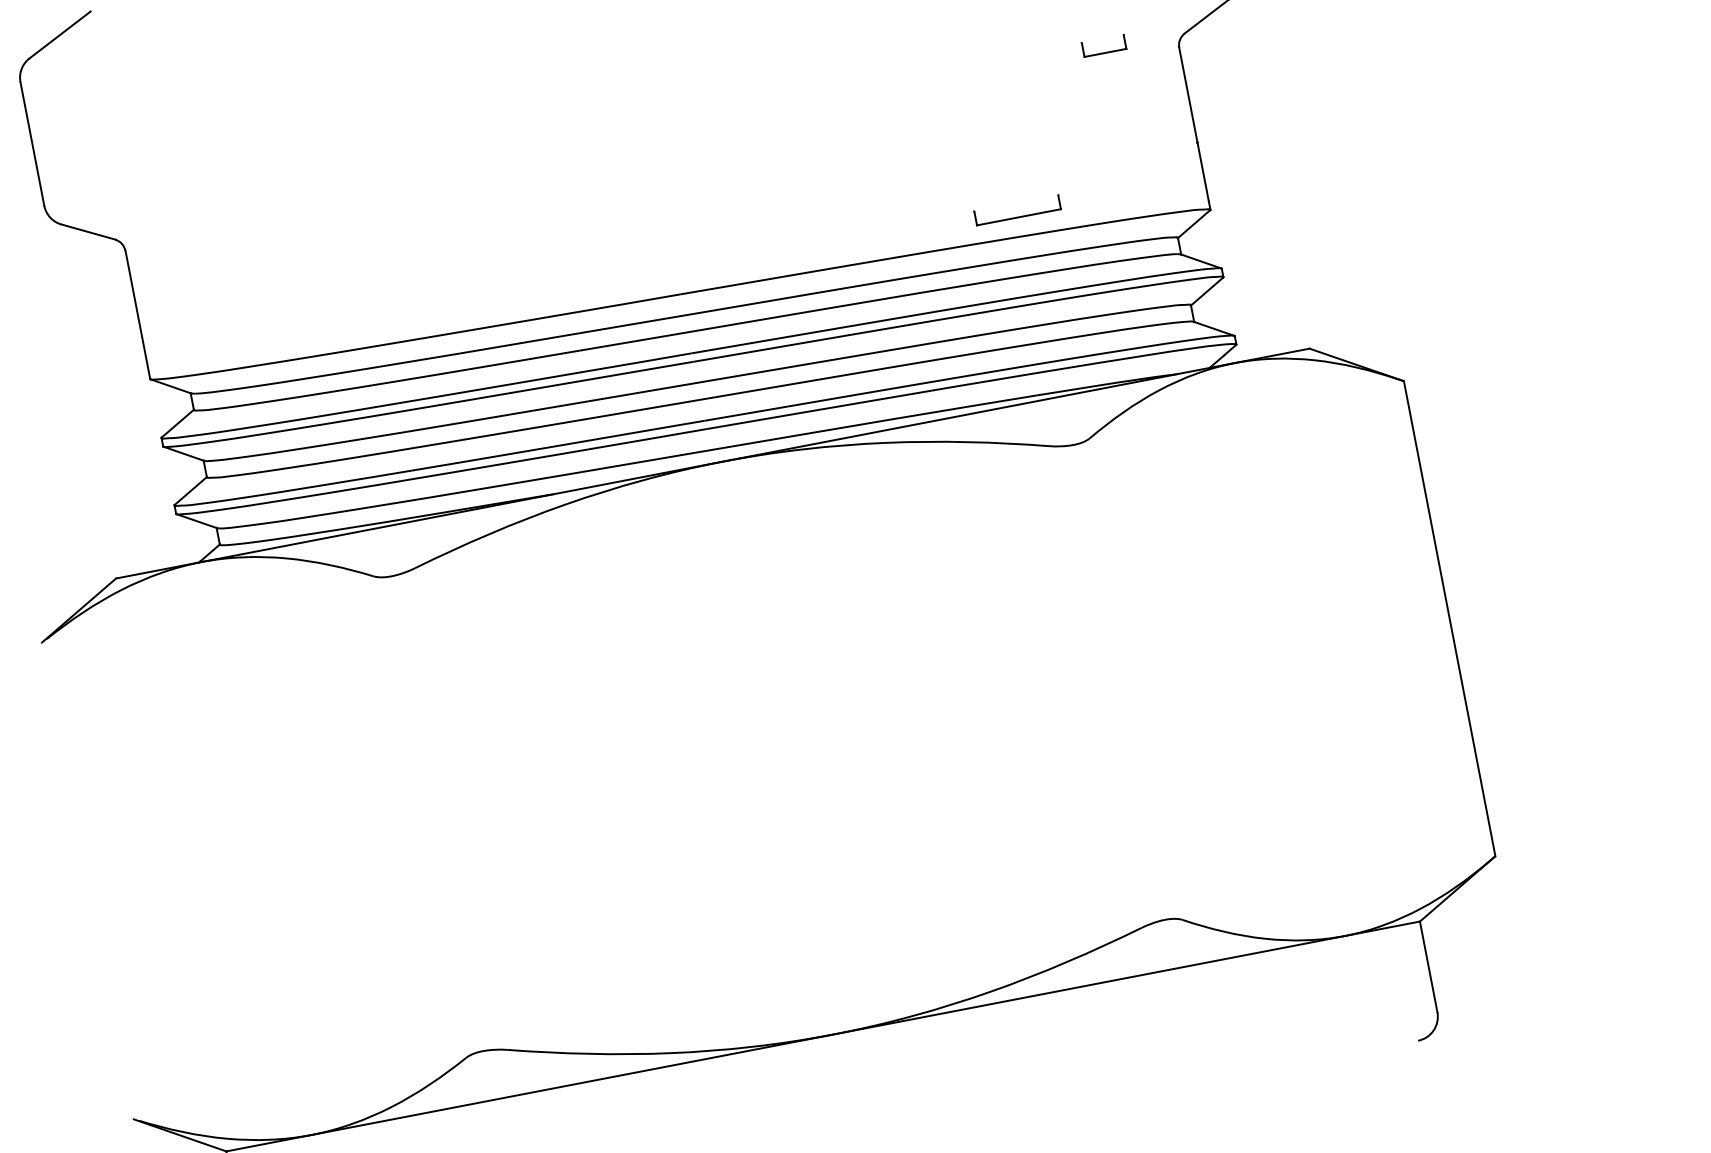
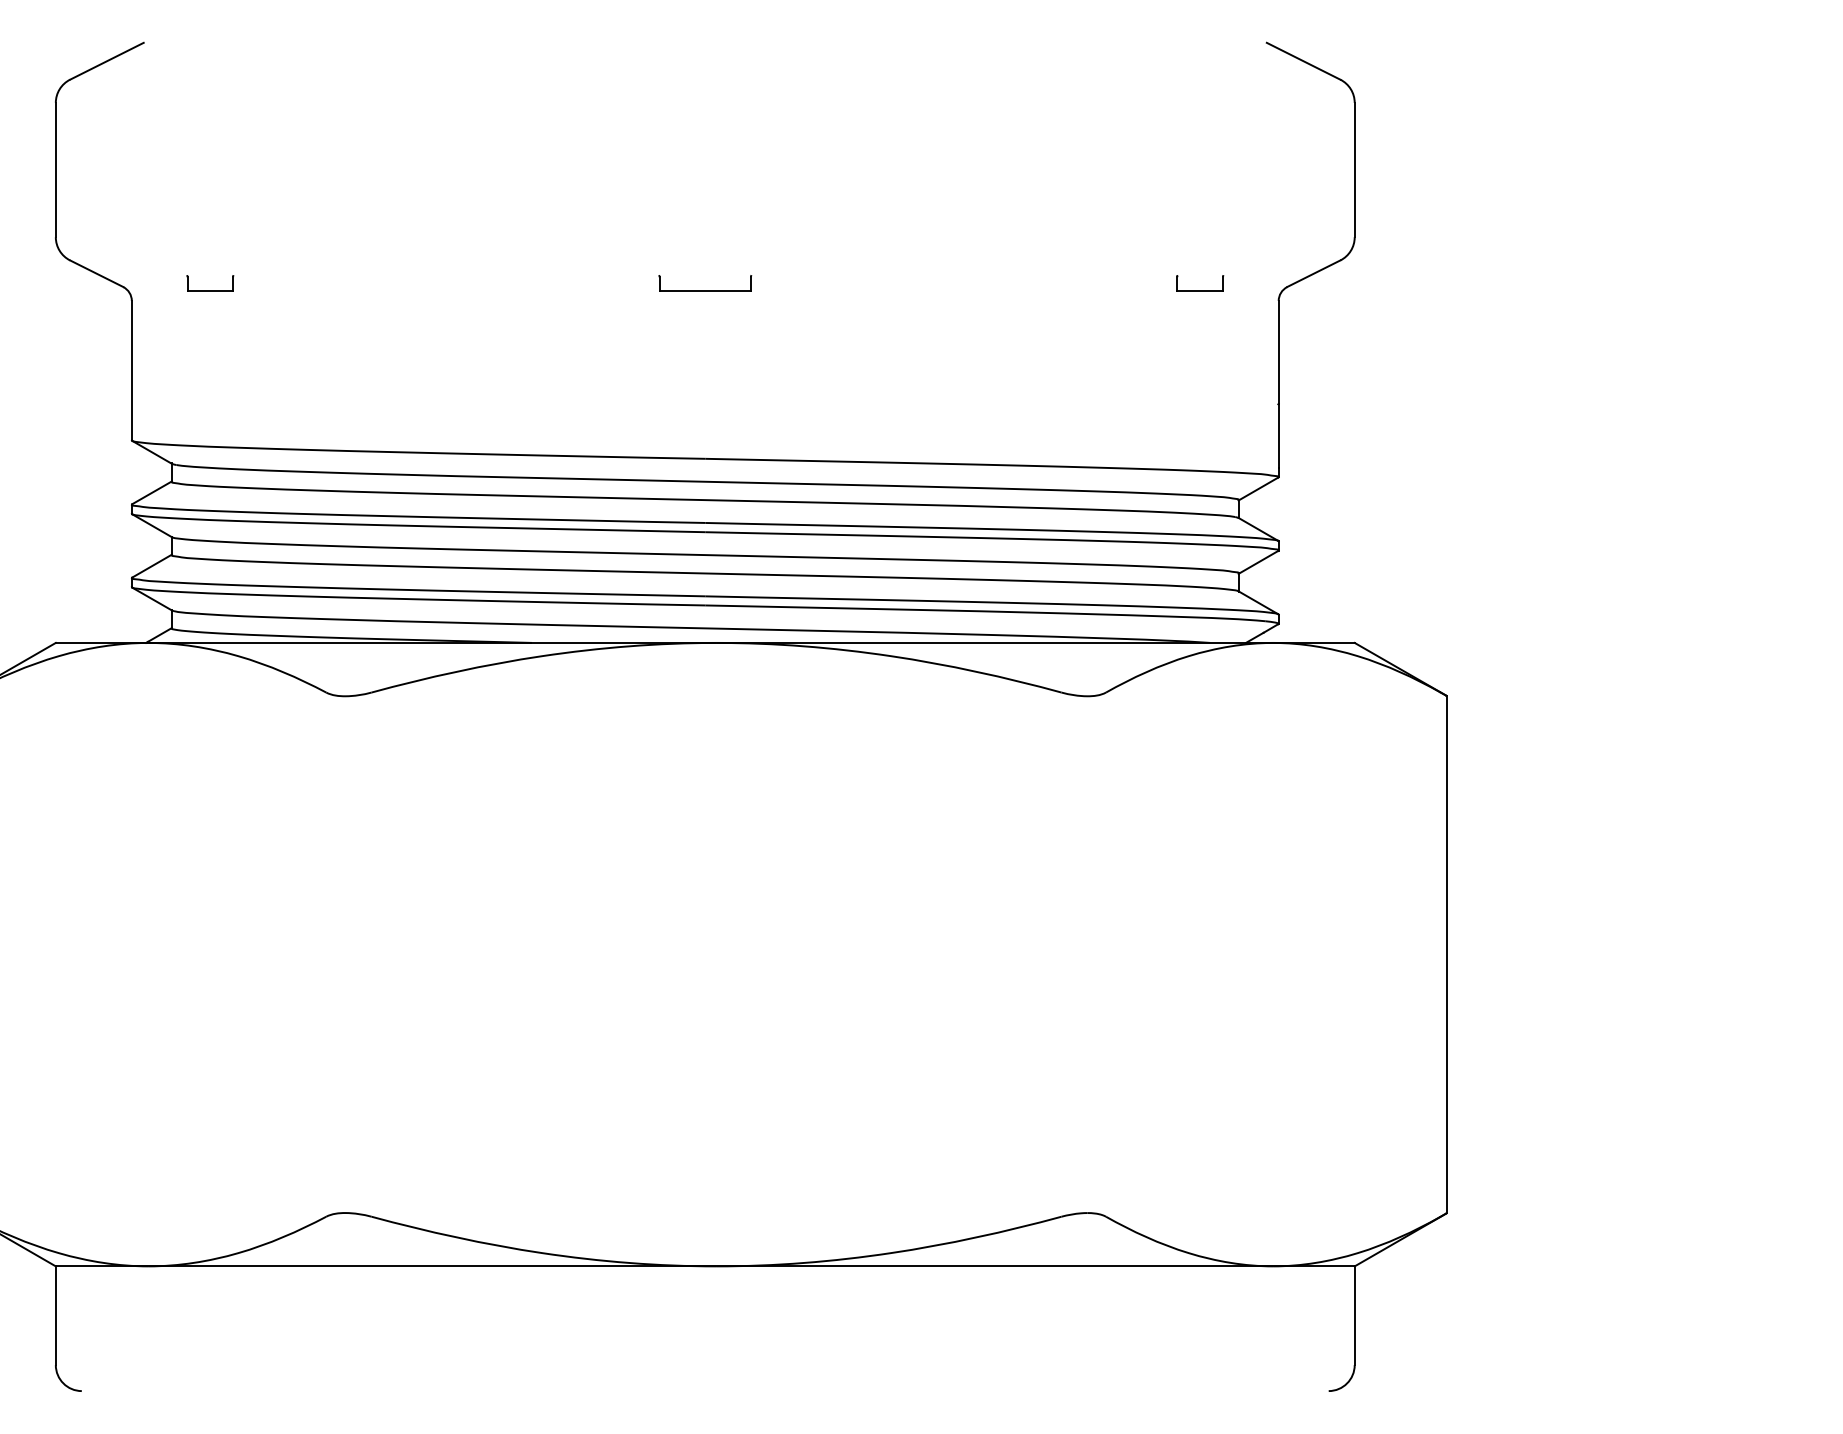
part: (1019, 216) -> (705, 290), moved
part: (195, 227) -> (210, 290), added

